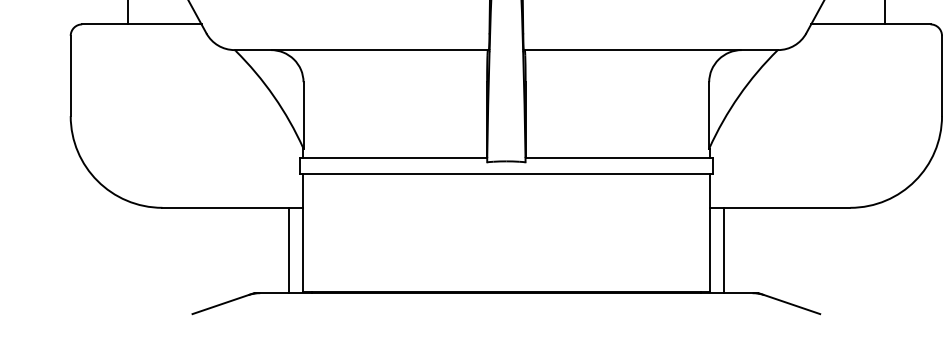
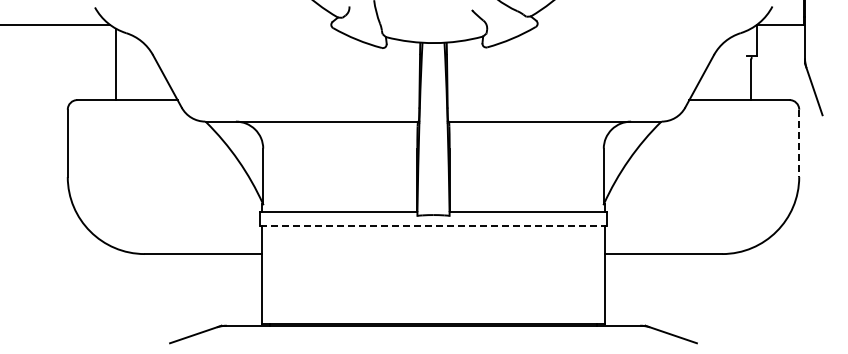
line: (942, 76) -> (799, 143), solid -> dashed
line: (507, 173) -> (434, 225), solid -> dashed
line: (288, 250) -> (250, 289), removed
line: (724, 250) -> (616, 289), removed

